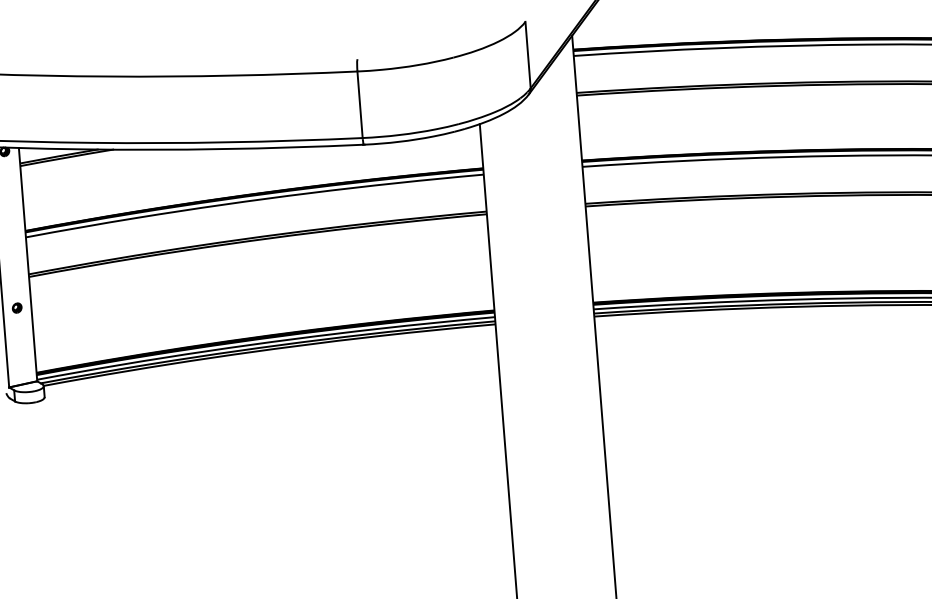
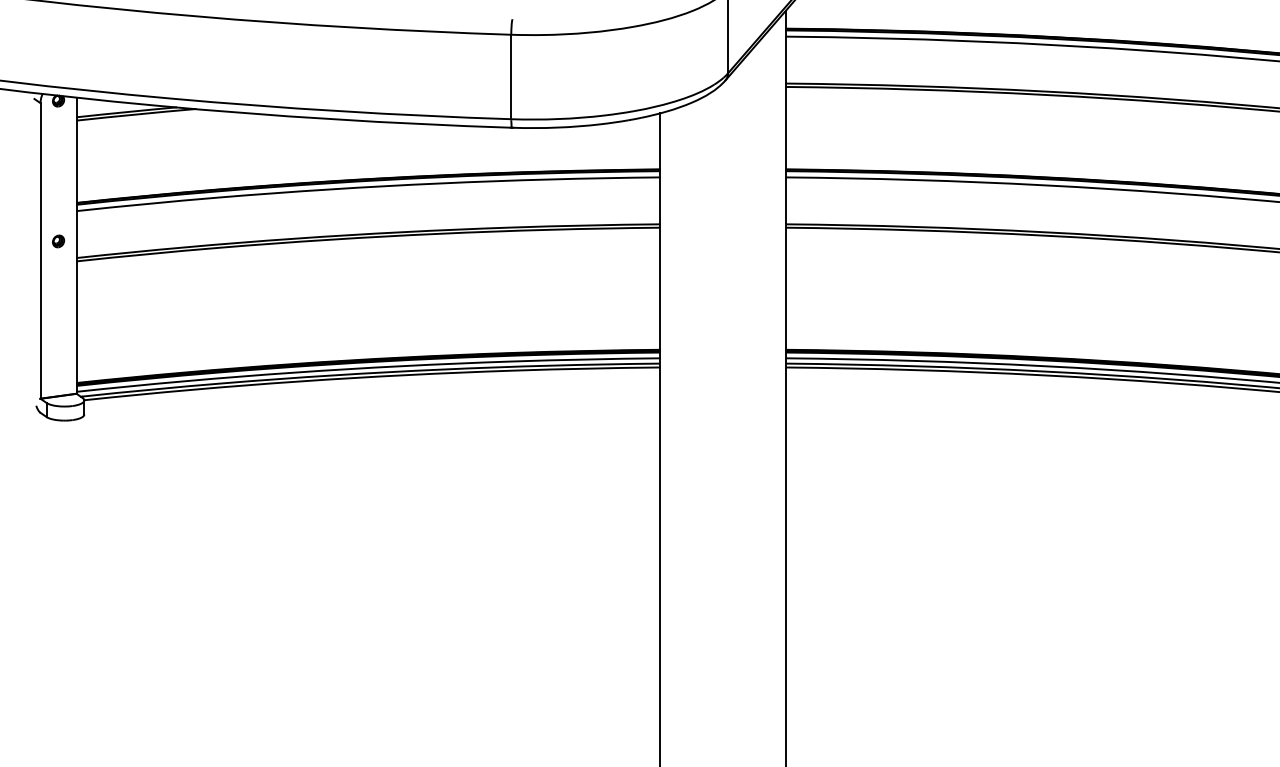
part: (17, 308) -> (58, 241), moved

